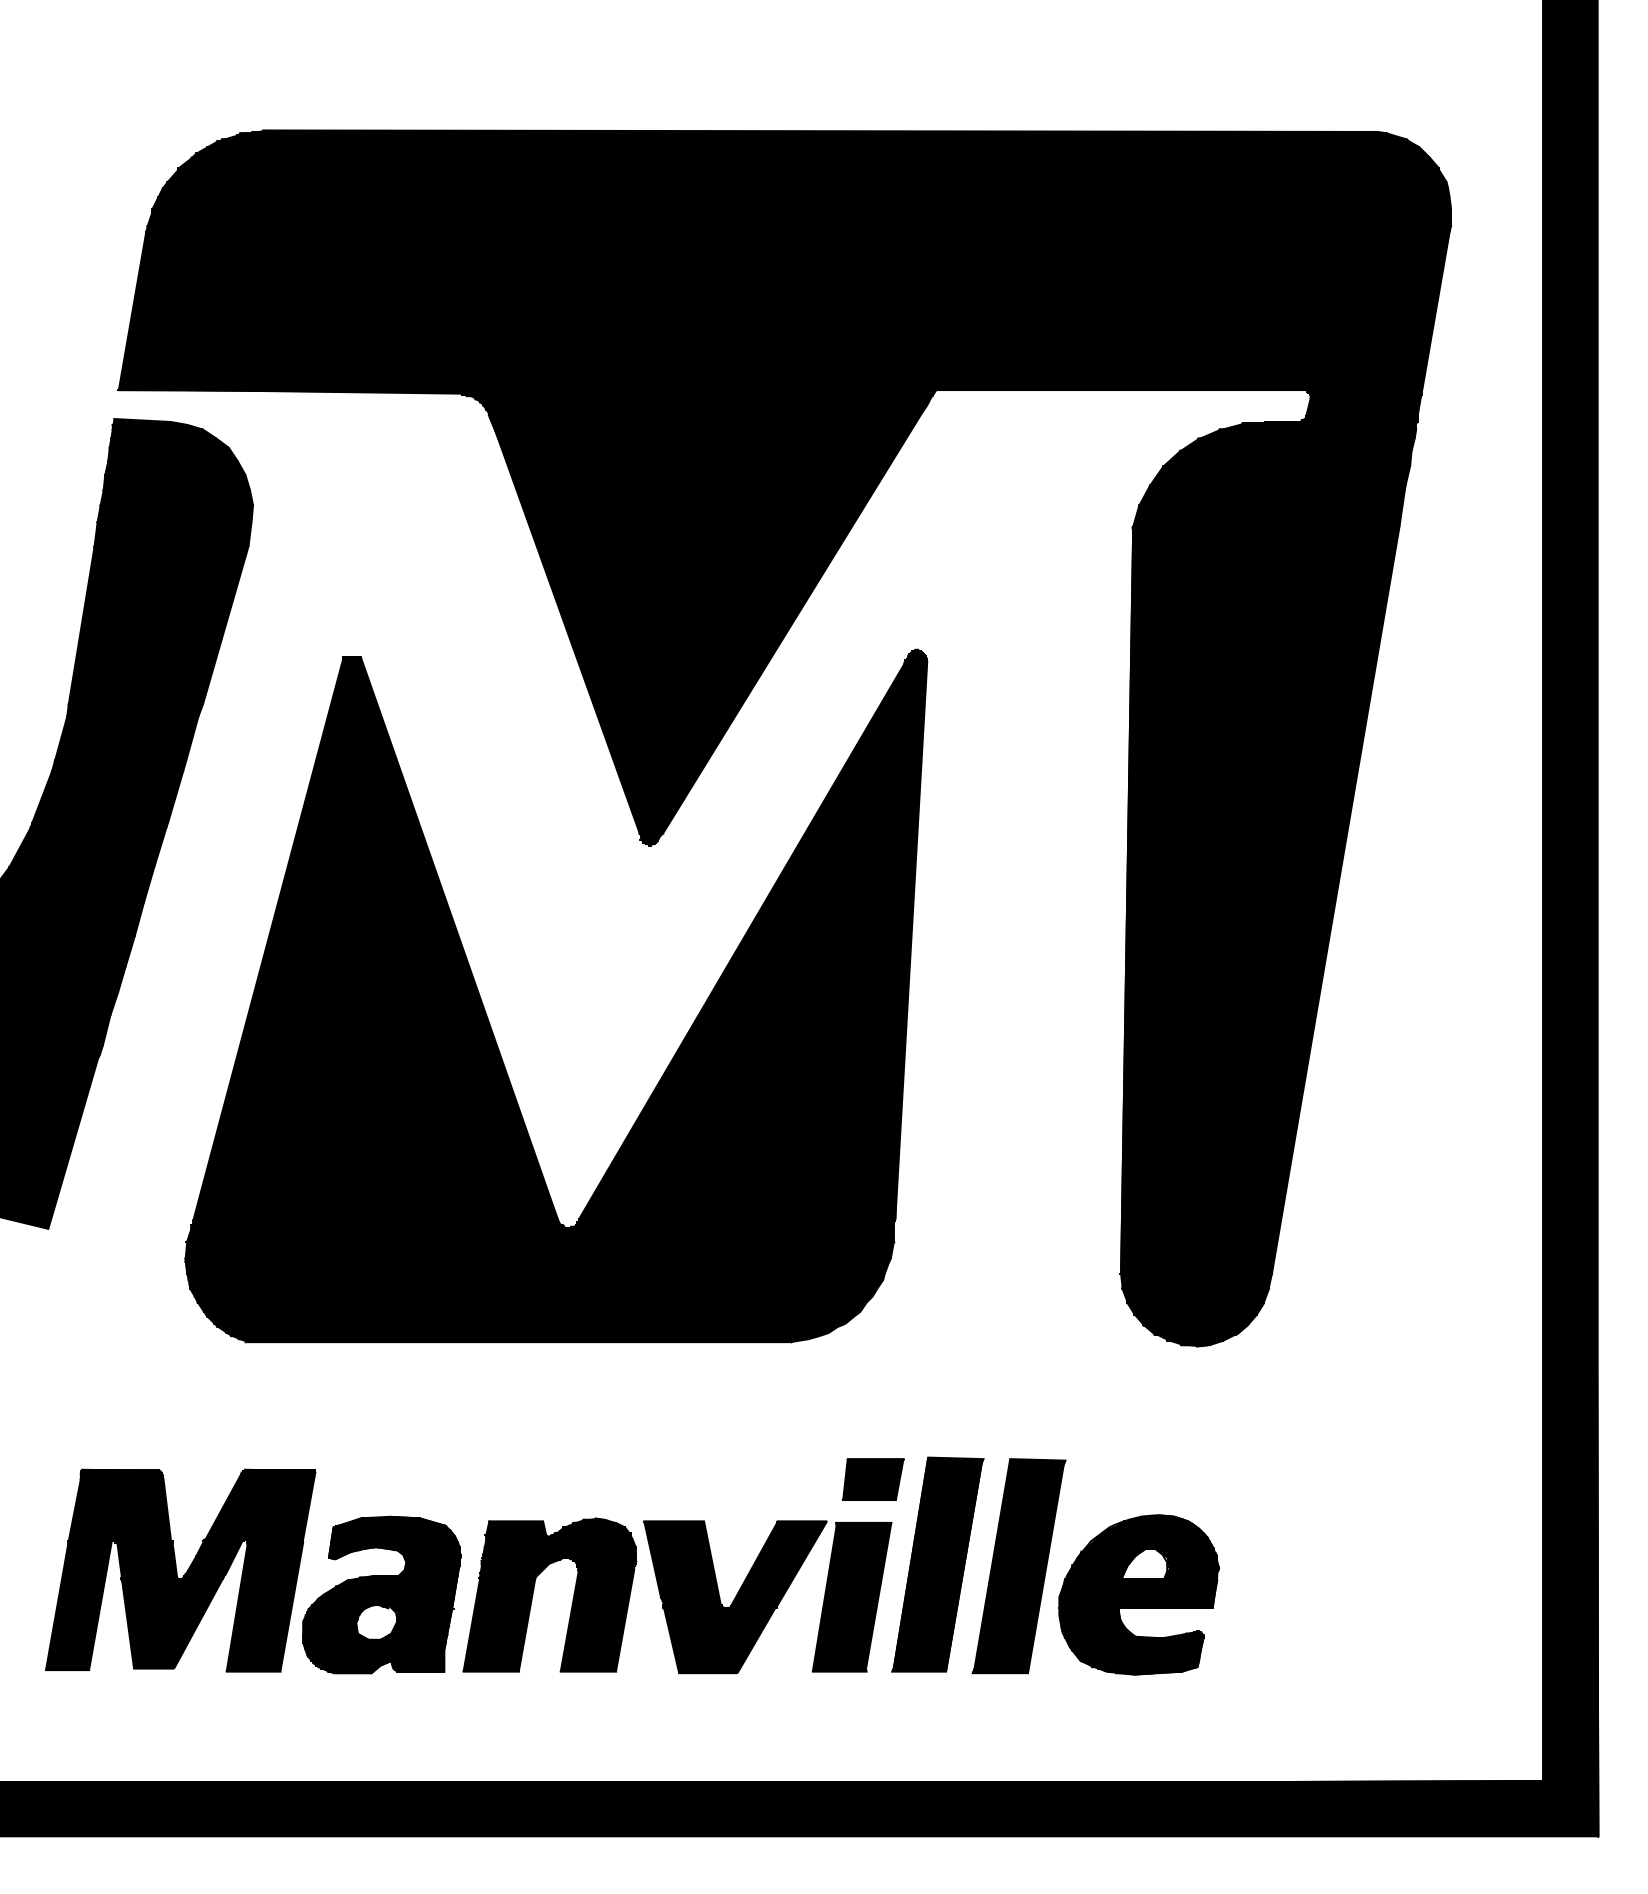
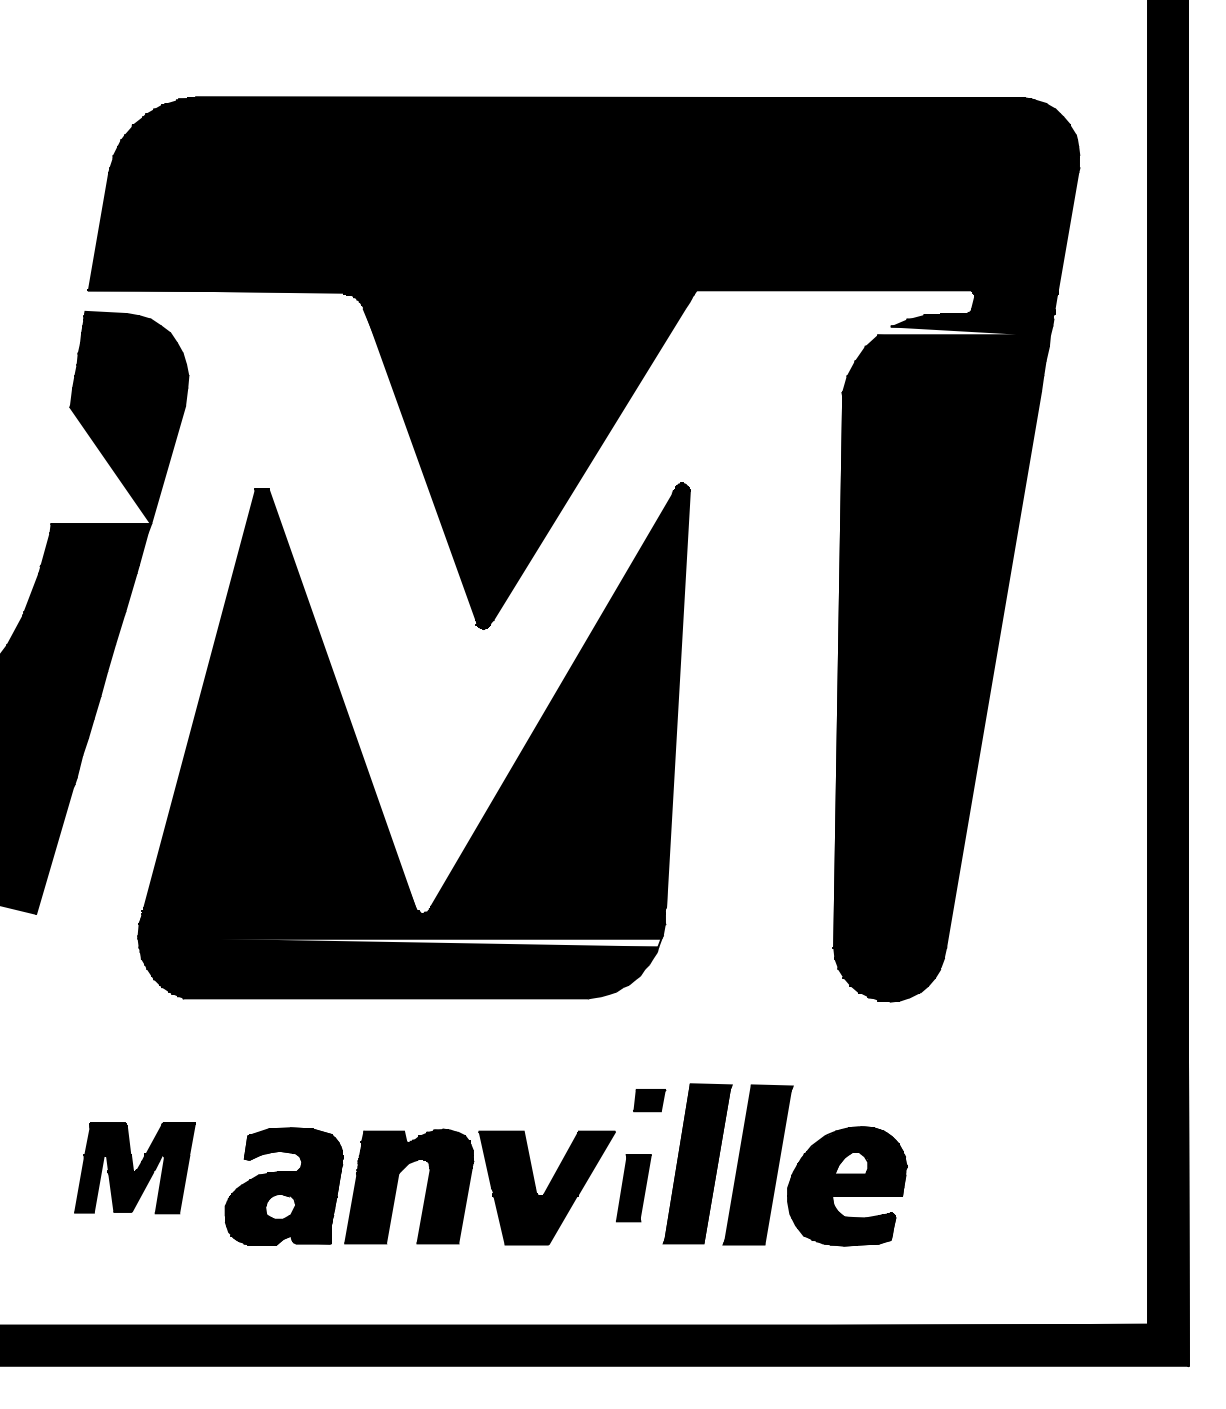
fill: (1295, 444) -> (963, 330), removed
fill: (134, 625) -> (100, 465), removed
fill: (536, 1267) -> (399, 942), removed
part: (872, 1479) -> (649, 1100), size x0.7
part: (180, 1570) -> (134, 1168), size x0.6
part: (851, 1597) -> (633, 1188), size x0.6

